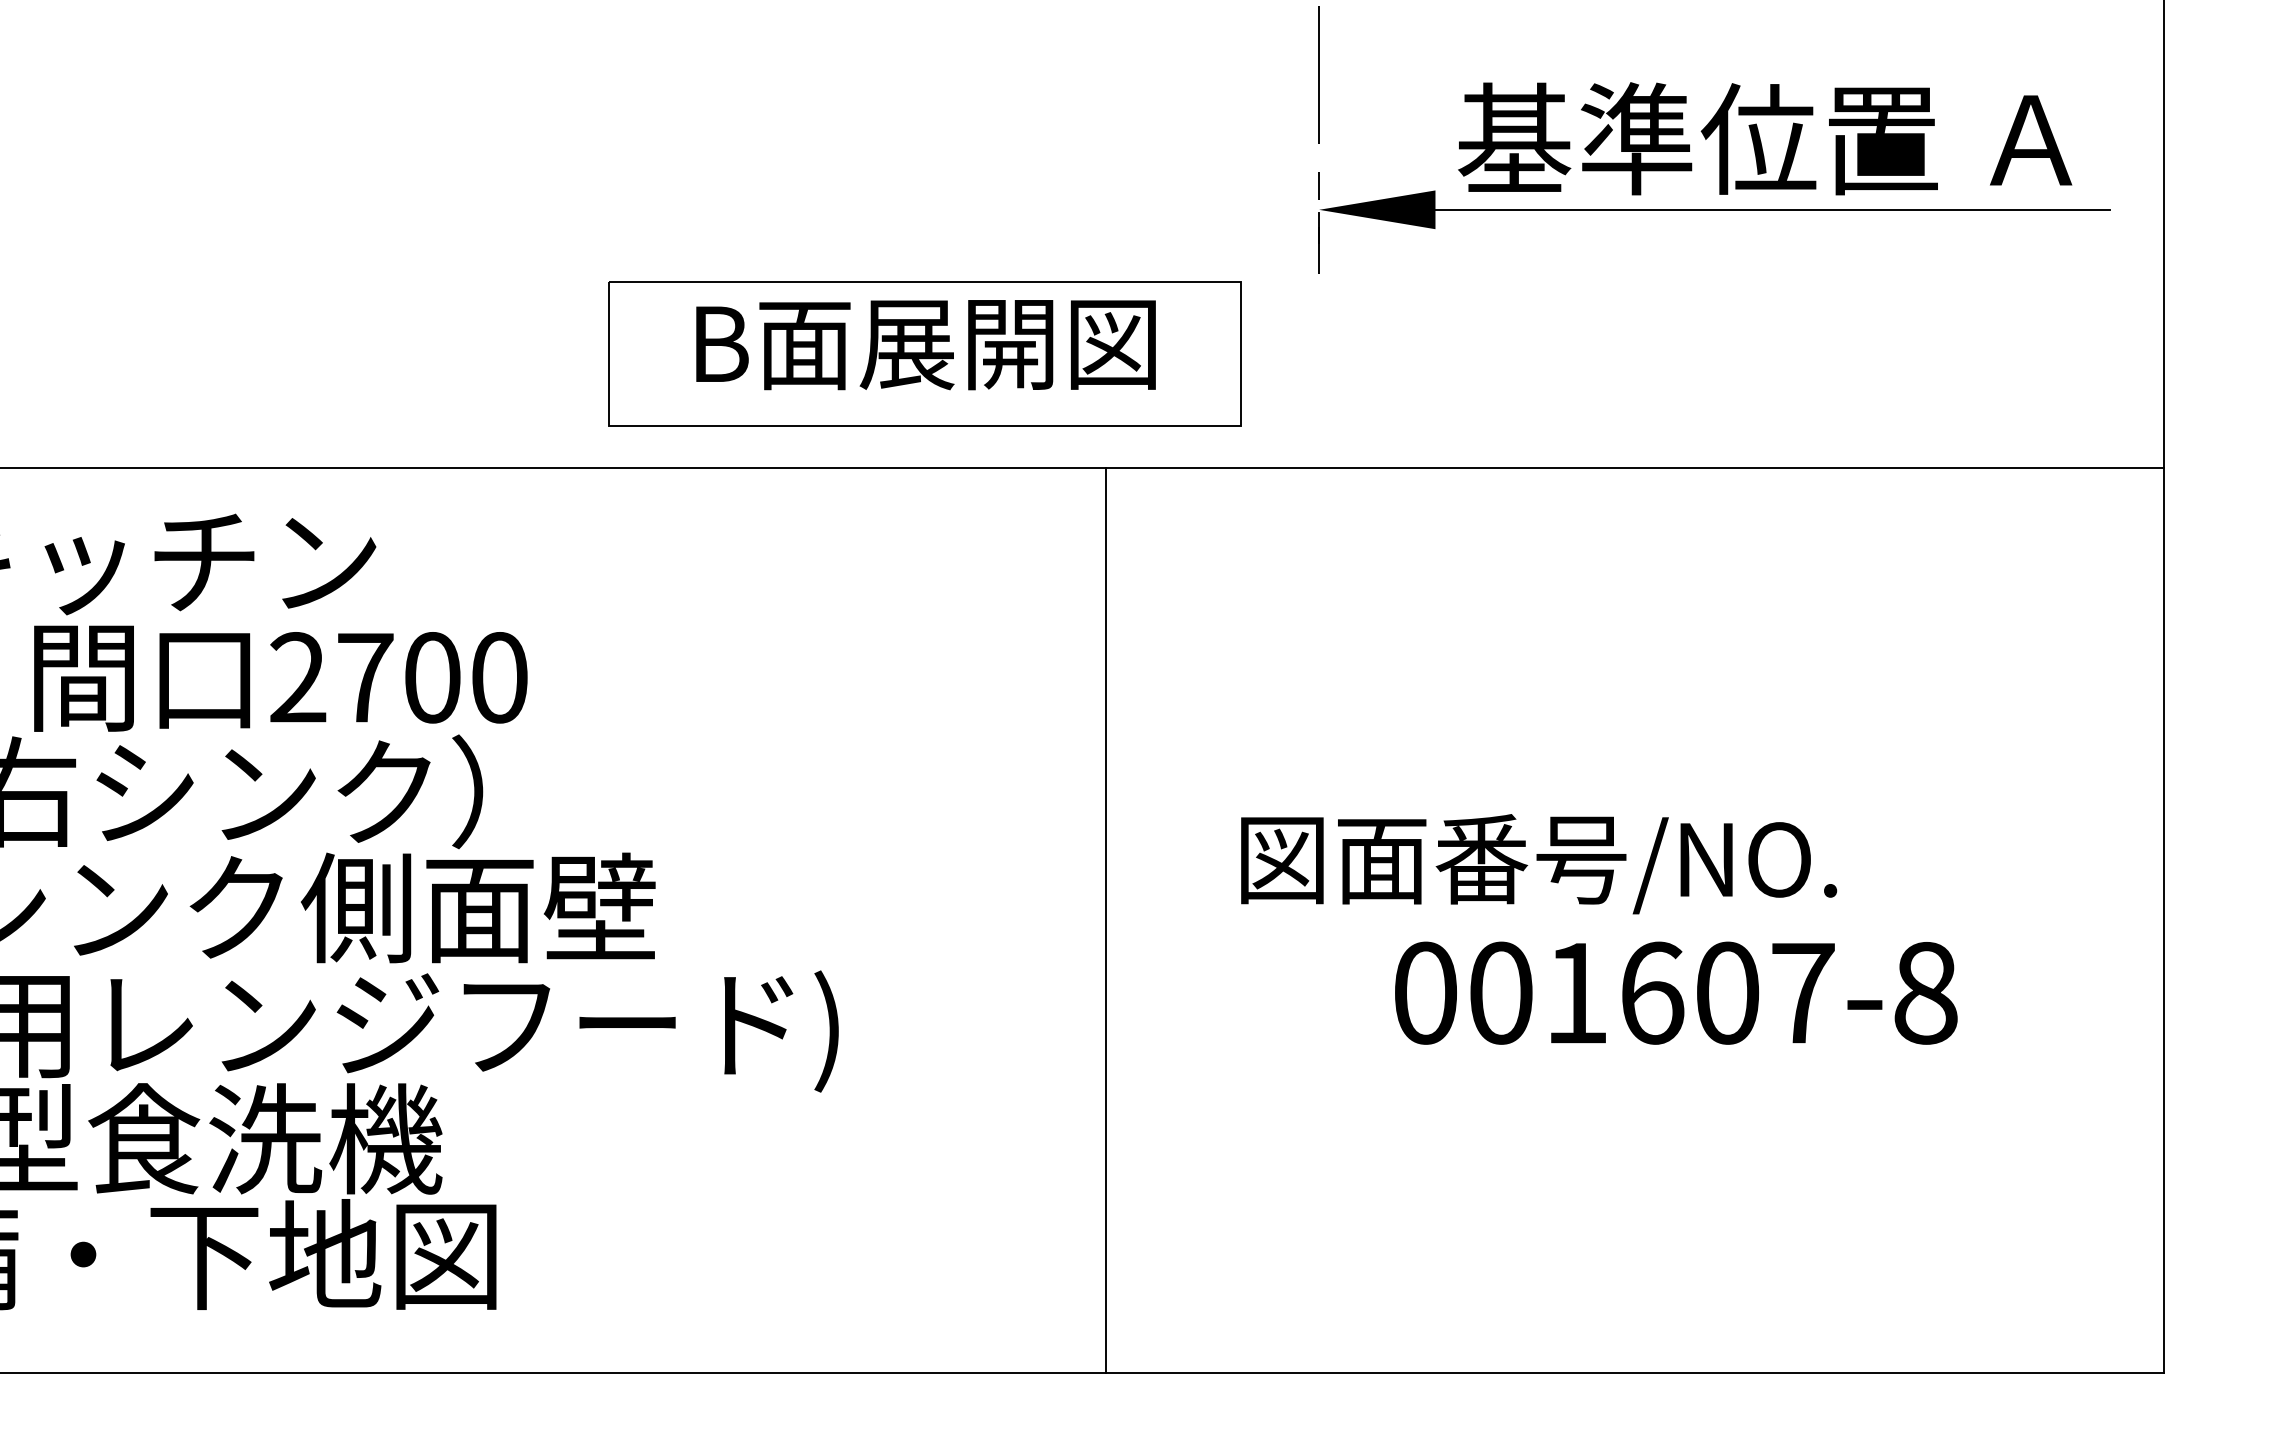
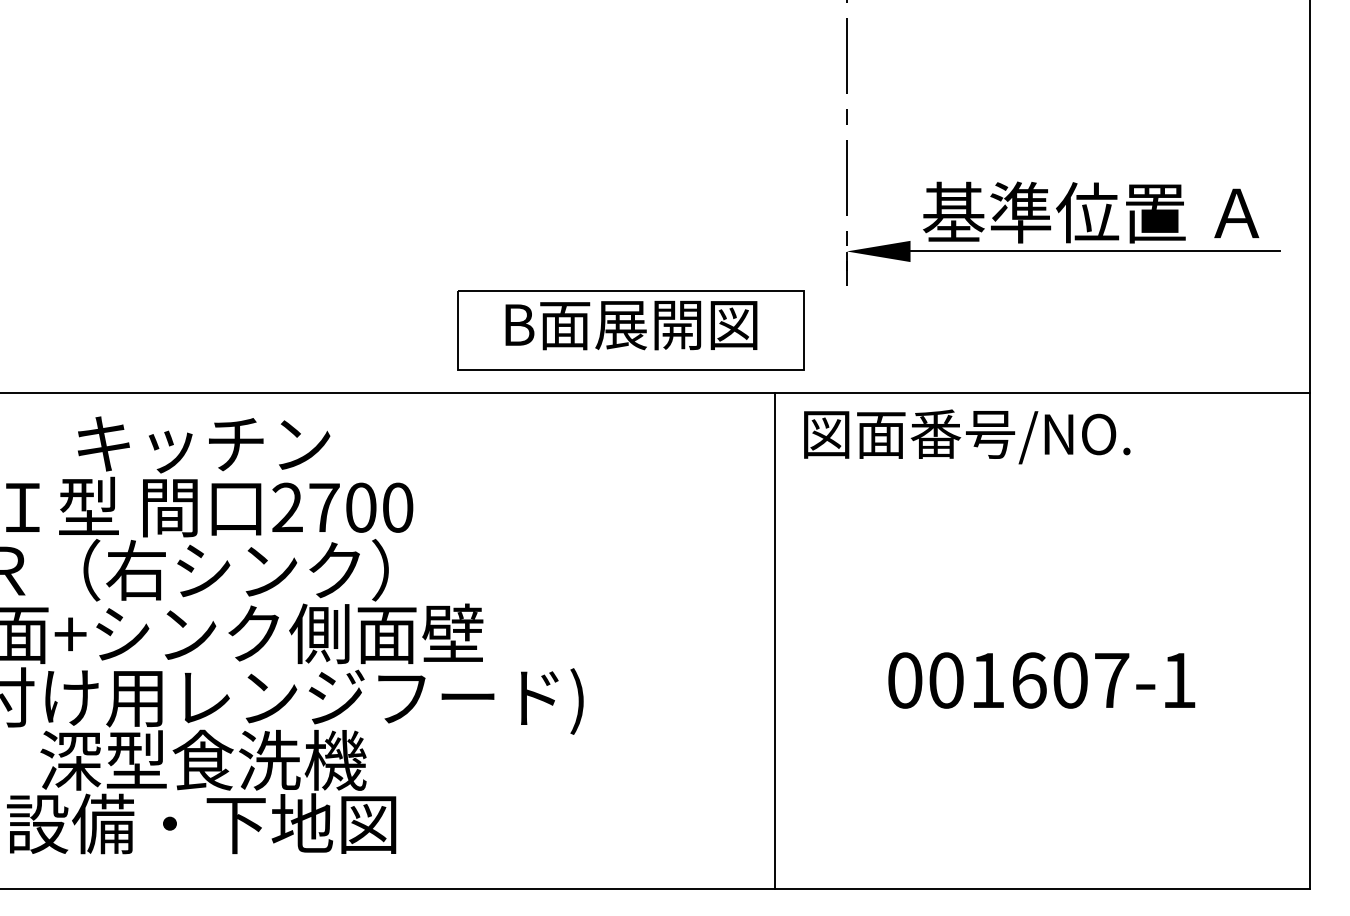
text: (1539, 863) -> (967, 436), moved
line: (1106, 920) -> (775, 640), moved
text: (1926, 993) -> (1179, 680), 001607-8 -> 001607-1

